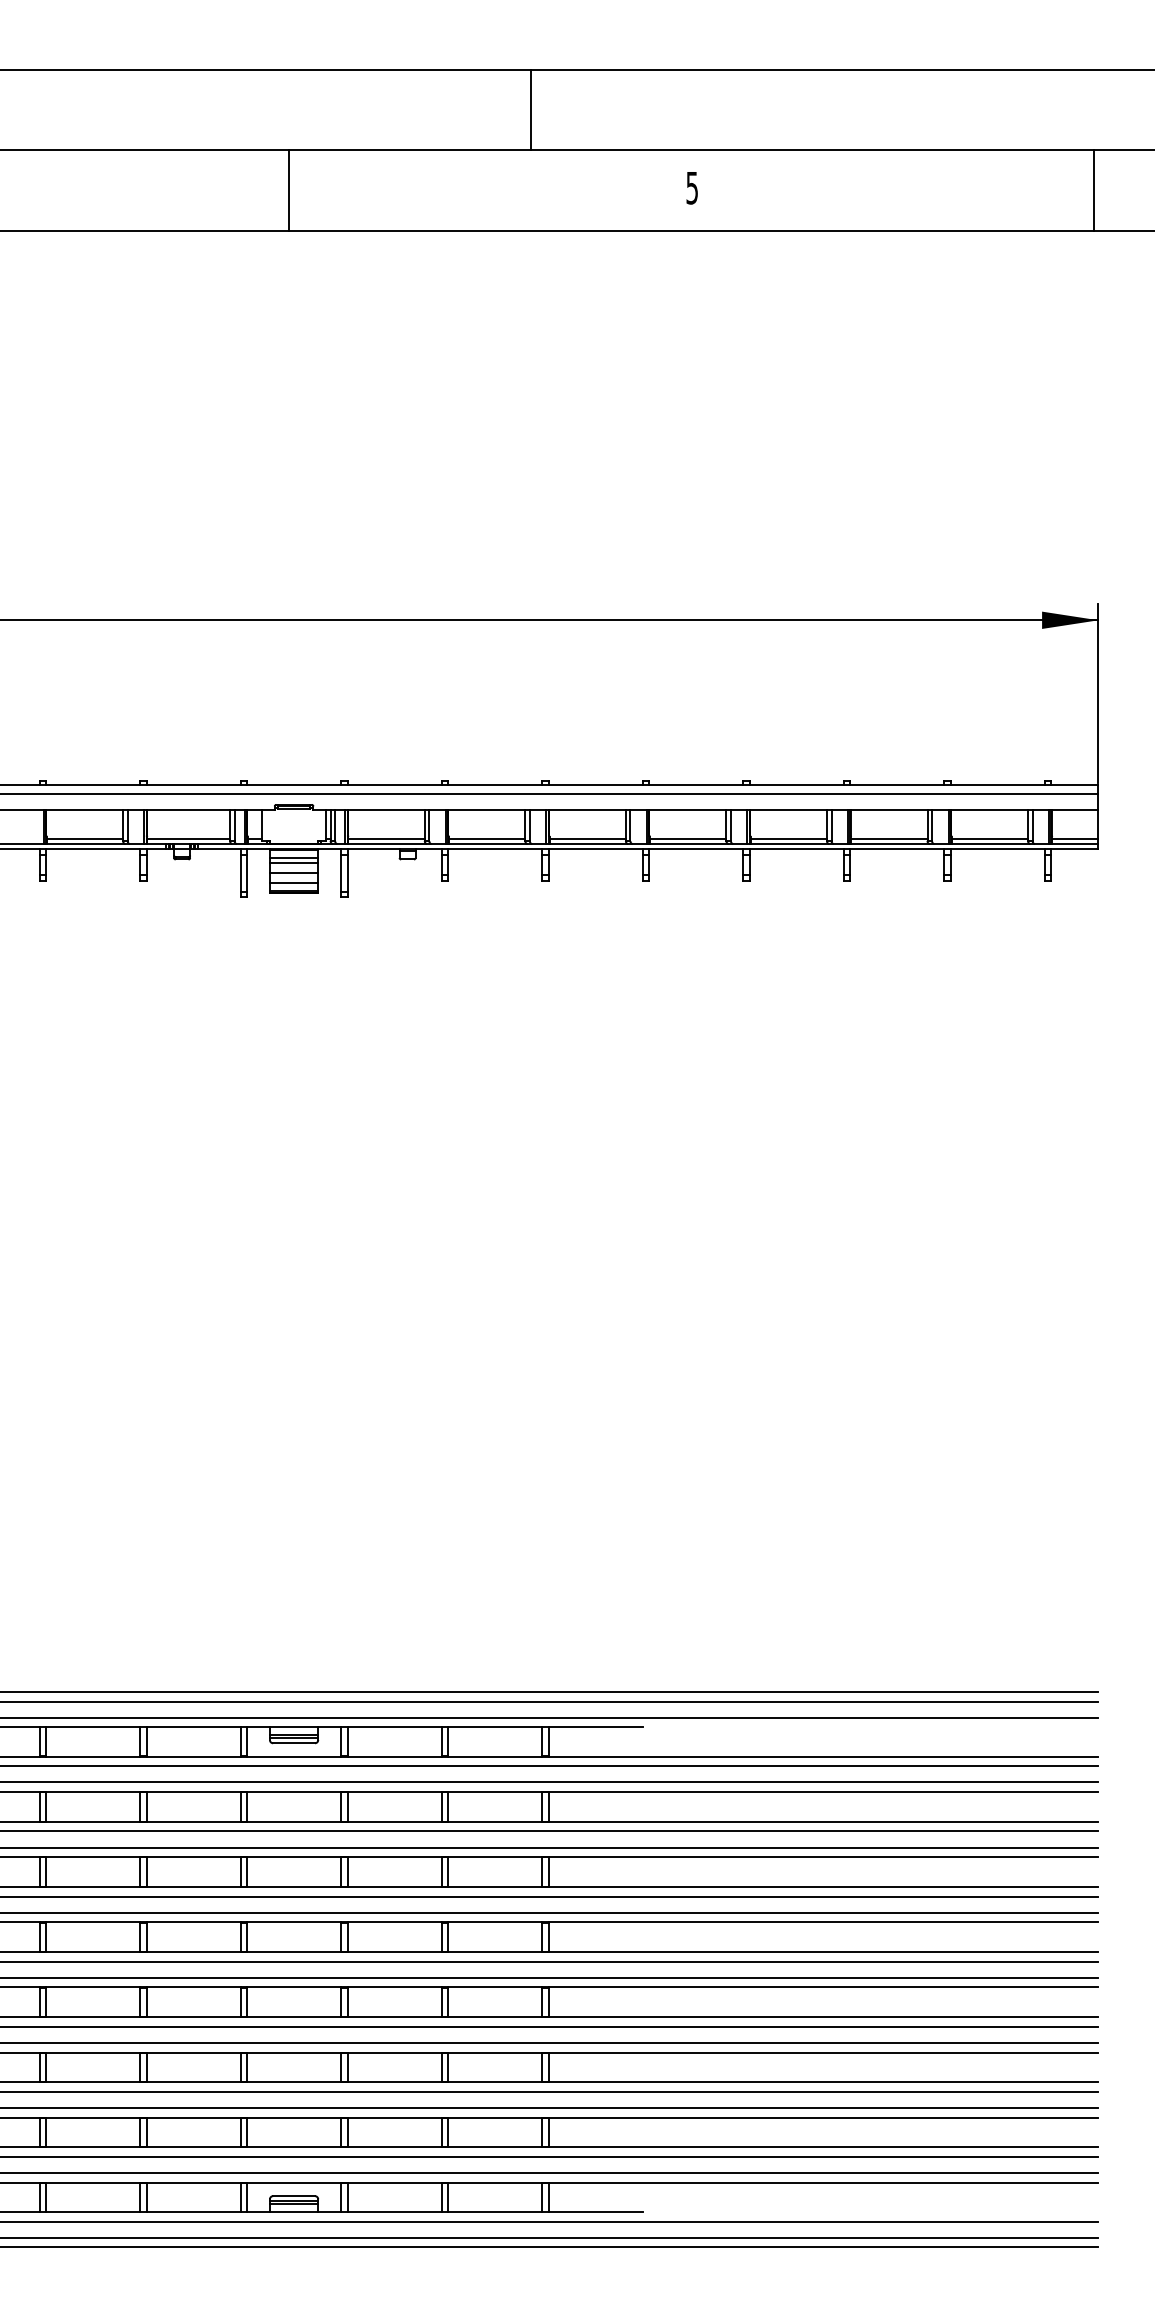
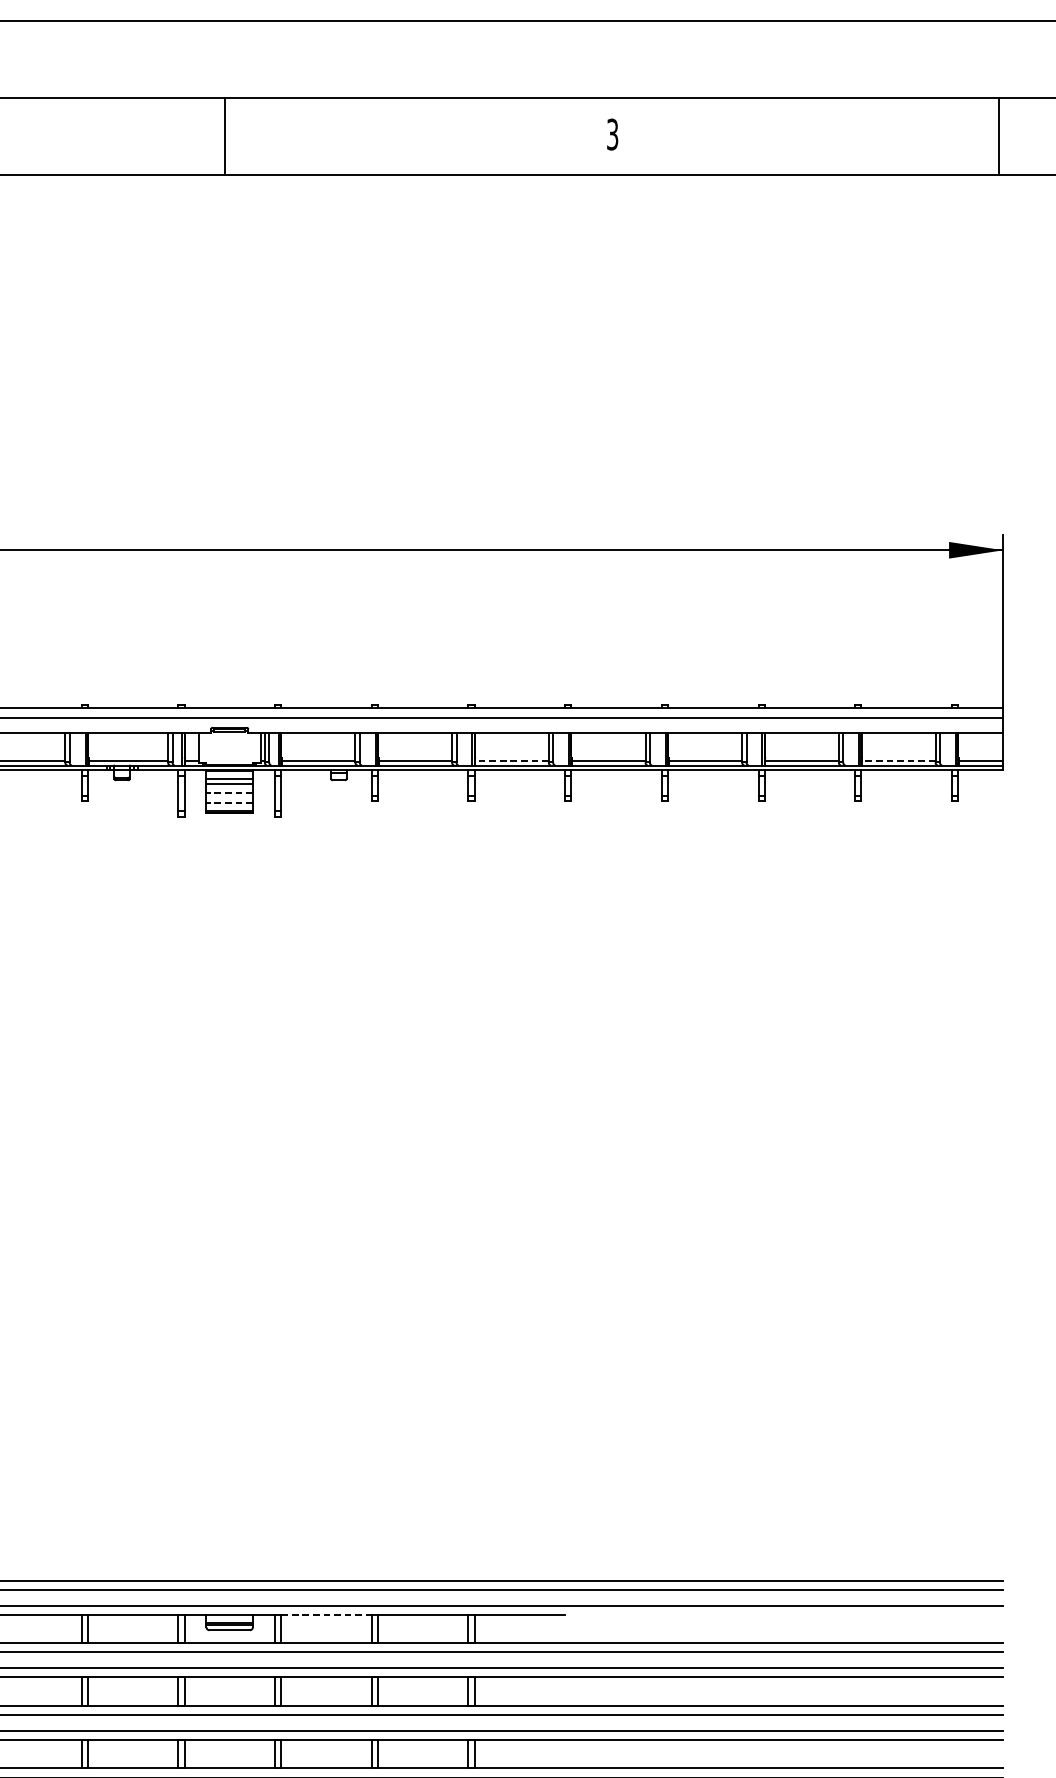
line: (530, 109) -> (457, 59), removed
text: (692, 187) -> (612, 134), 5 -> 3
line: (587, 839) -> (511, 761), solid -> dashed
line: (989, 839) -> (898, 761), solid -> dashed
line: (293, 873) -> (229, 793), solid -> dashed
line: (293, 882) -> (229, 802), solid -> dashed
line: (395, 1727) -> (327, 1615), solid -> dashed

